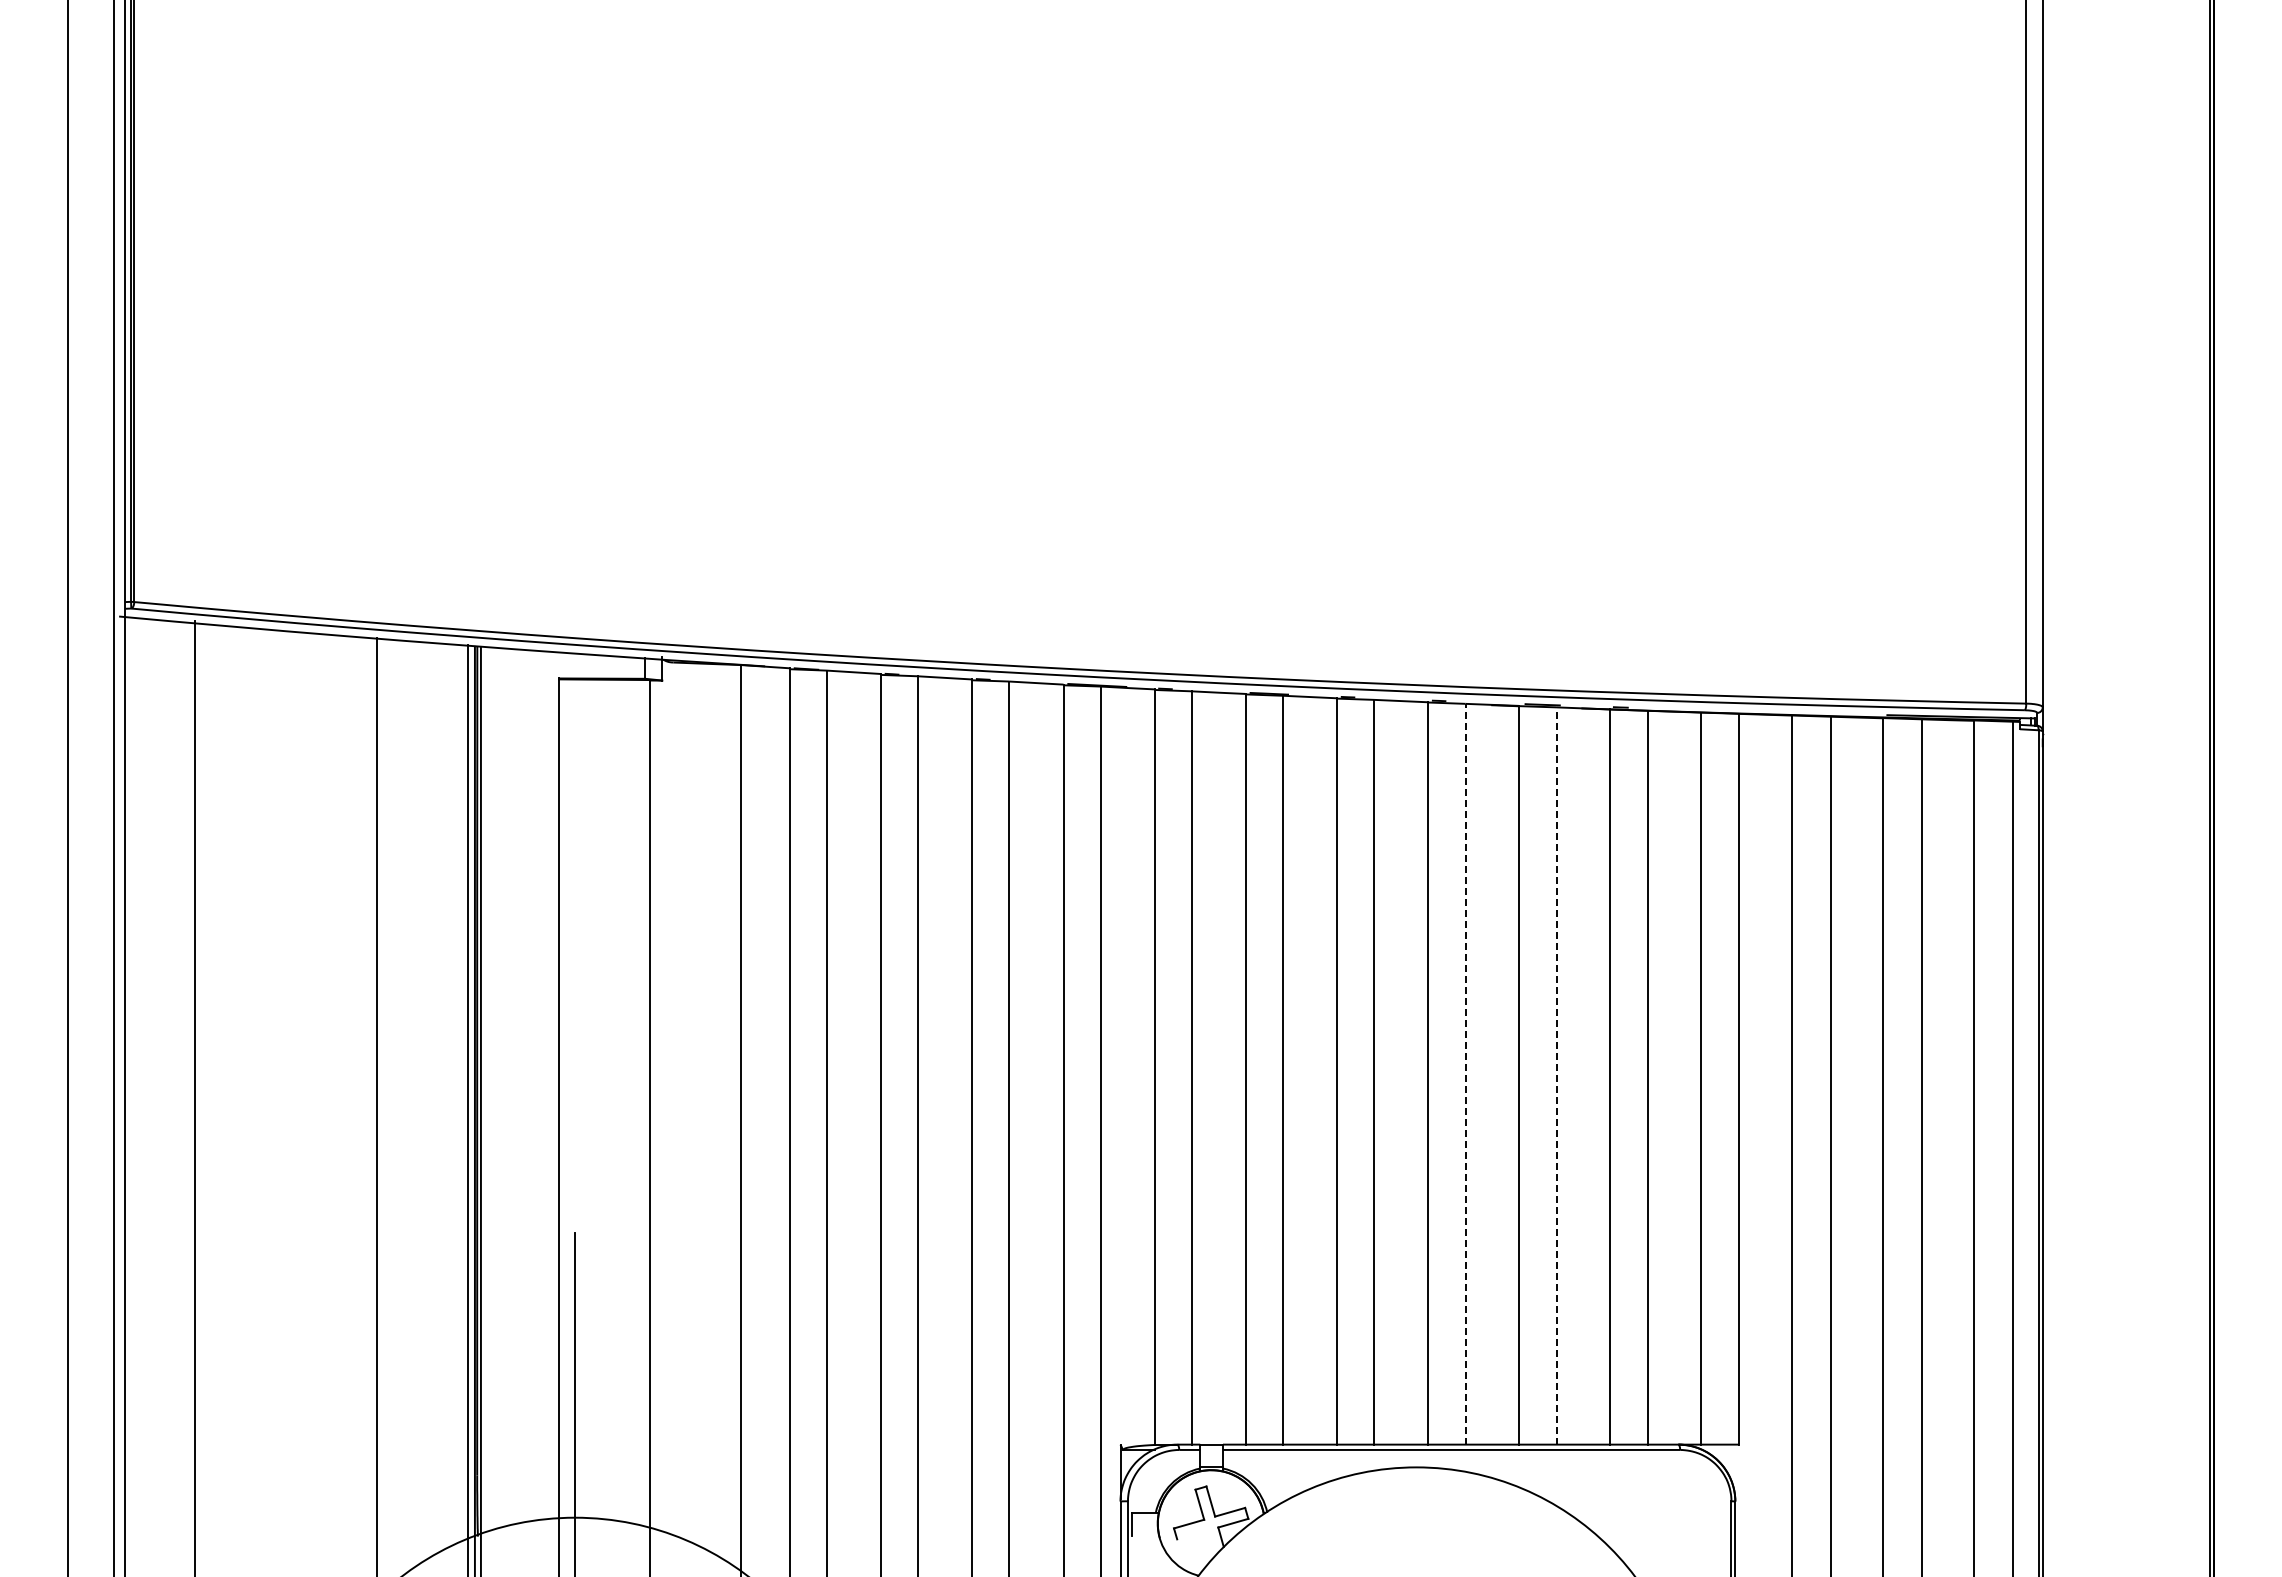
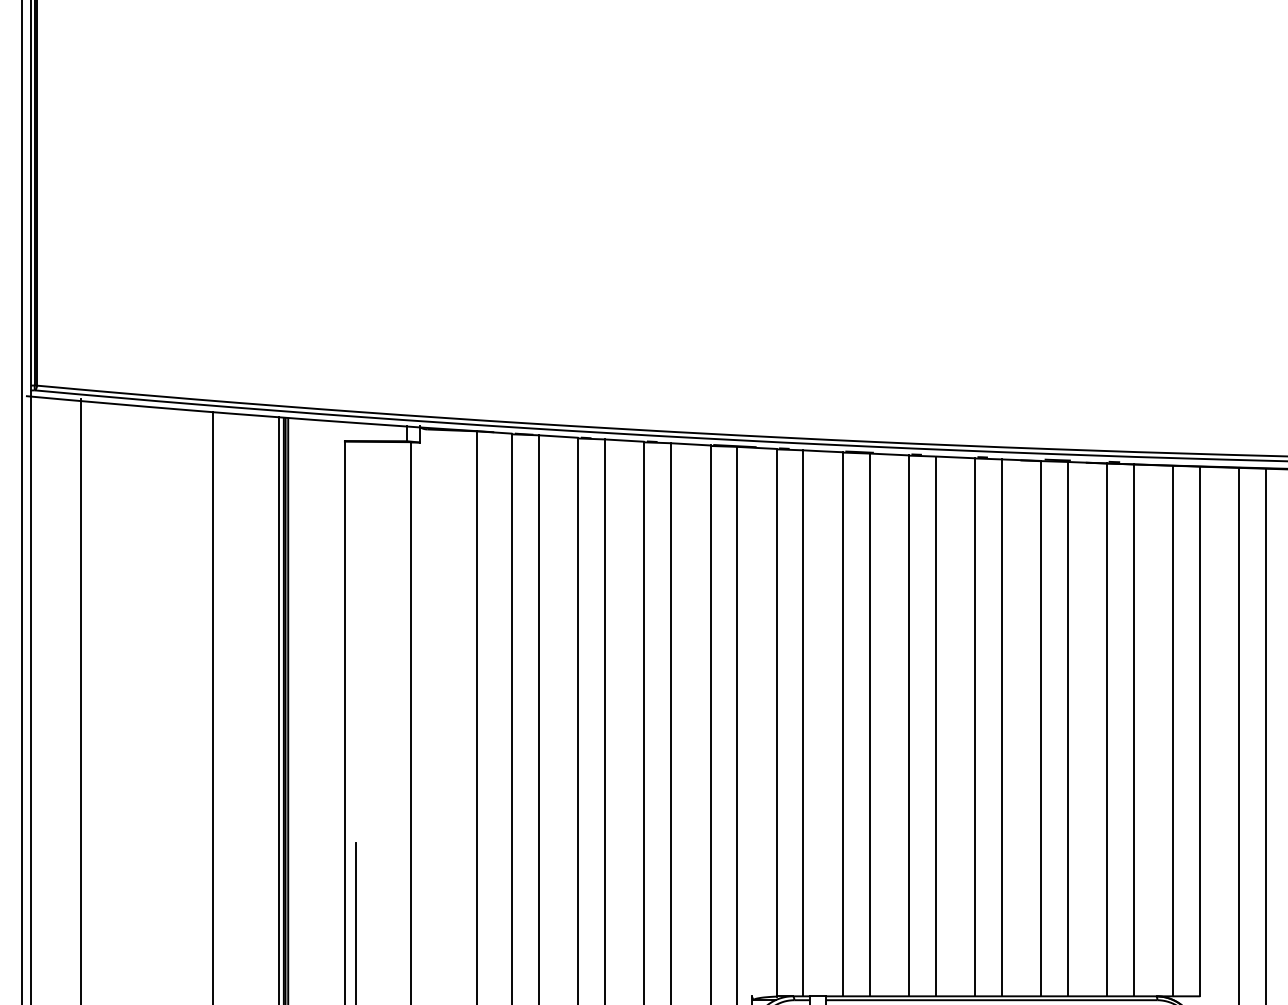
line: (1465, 1073) -> (1001, 727), dashed -> solid
line: (1556, 1076) -> (1067, 729), dashed -> solid

